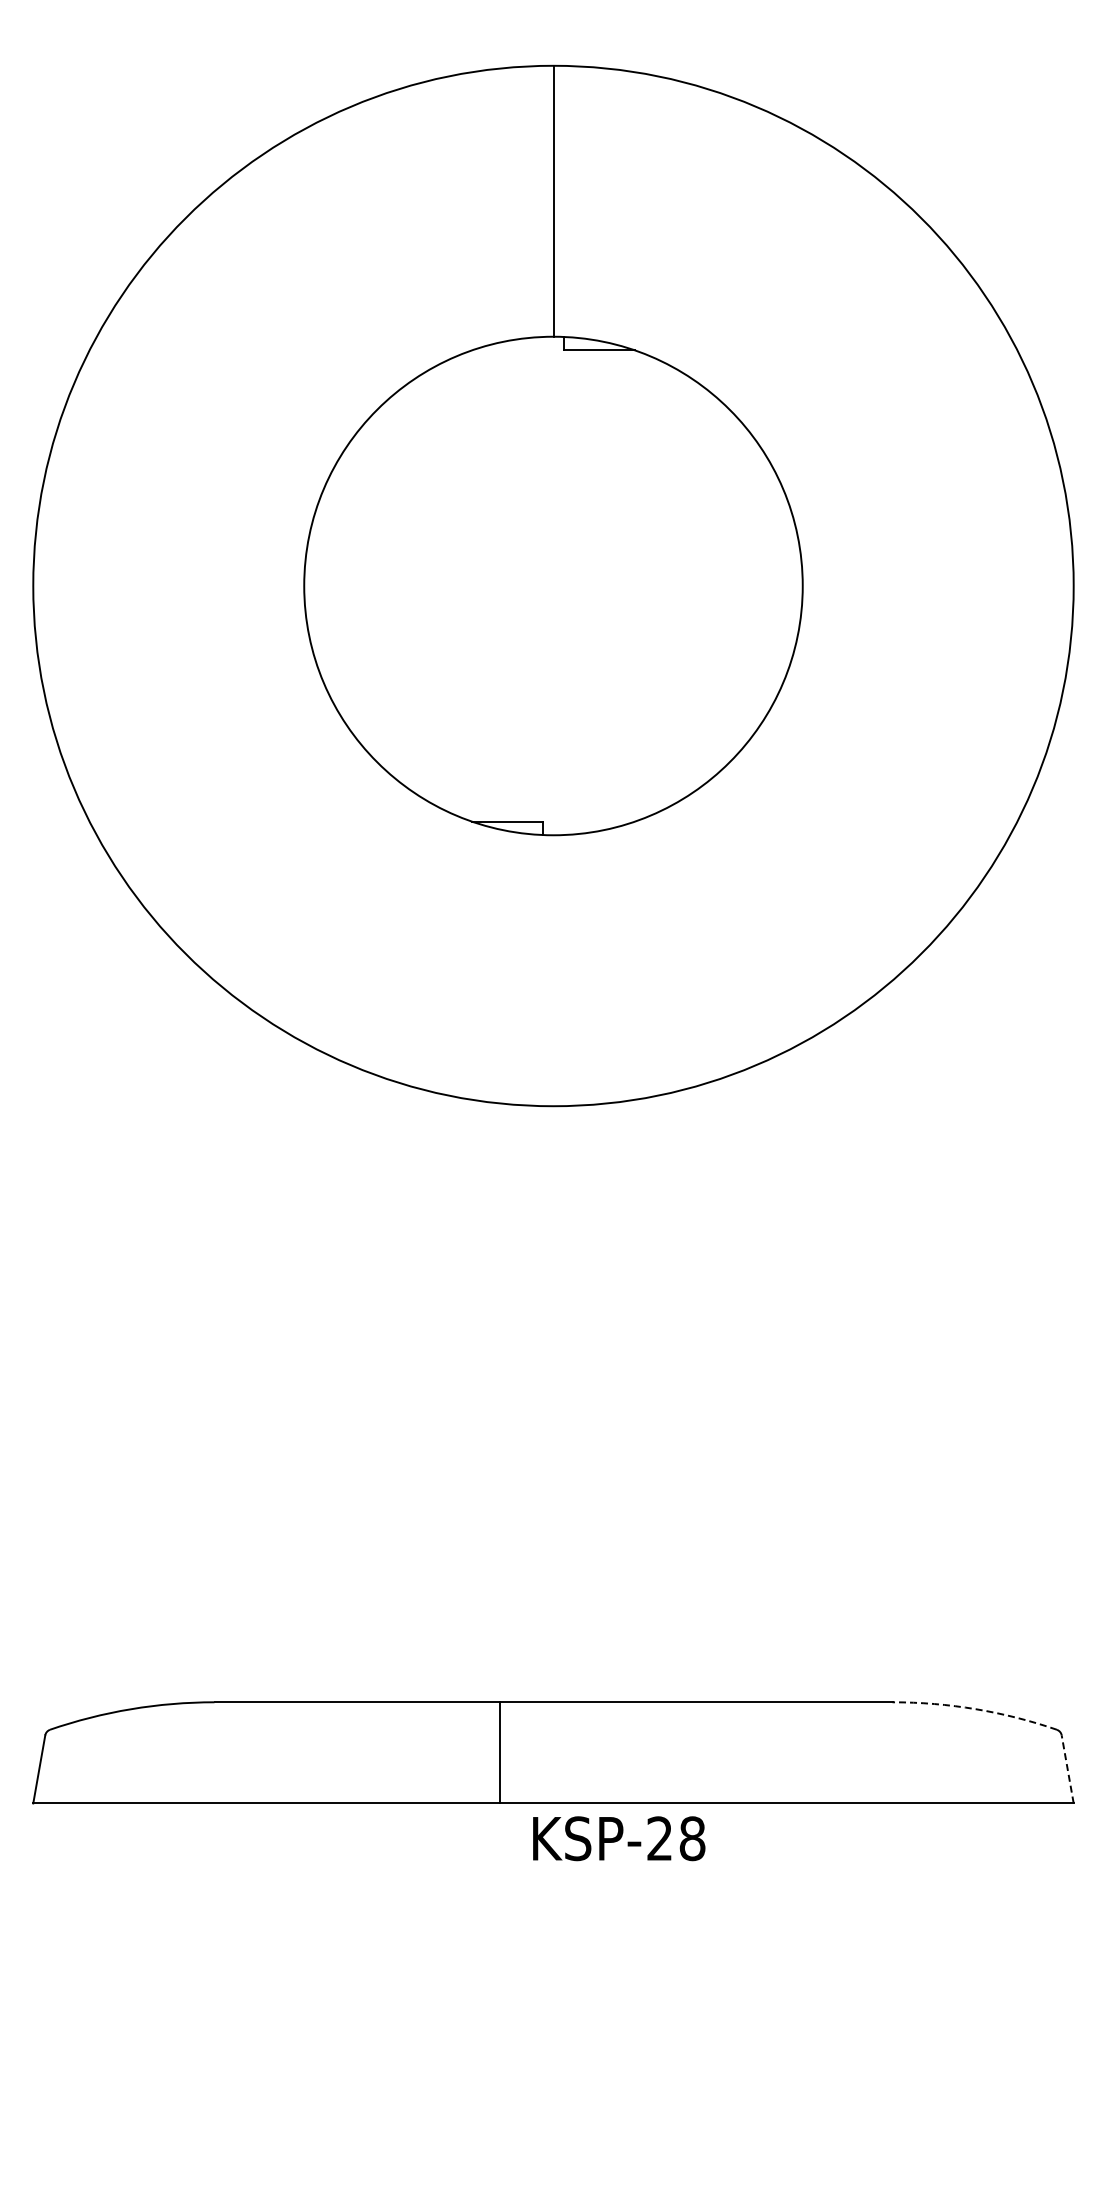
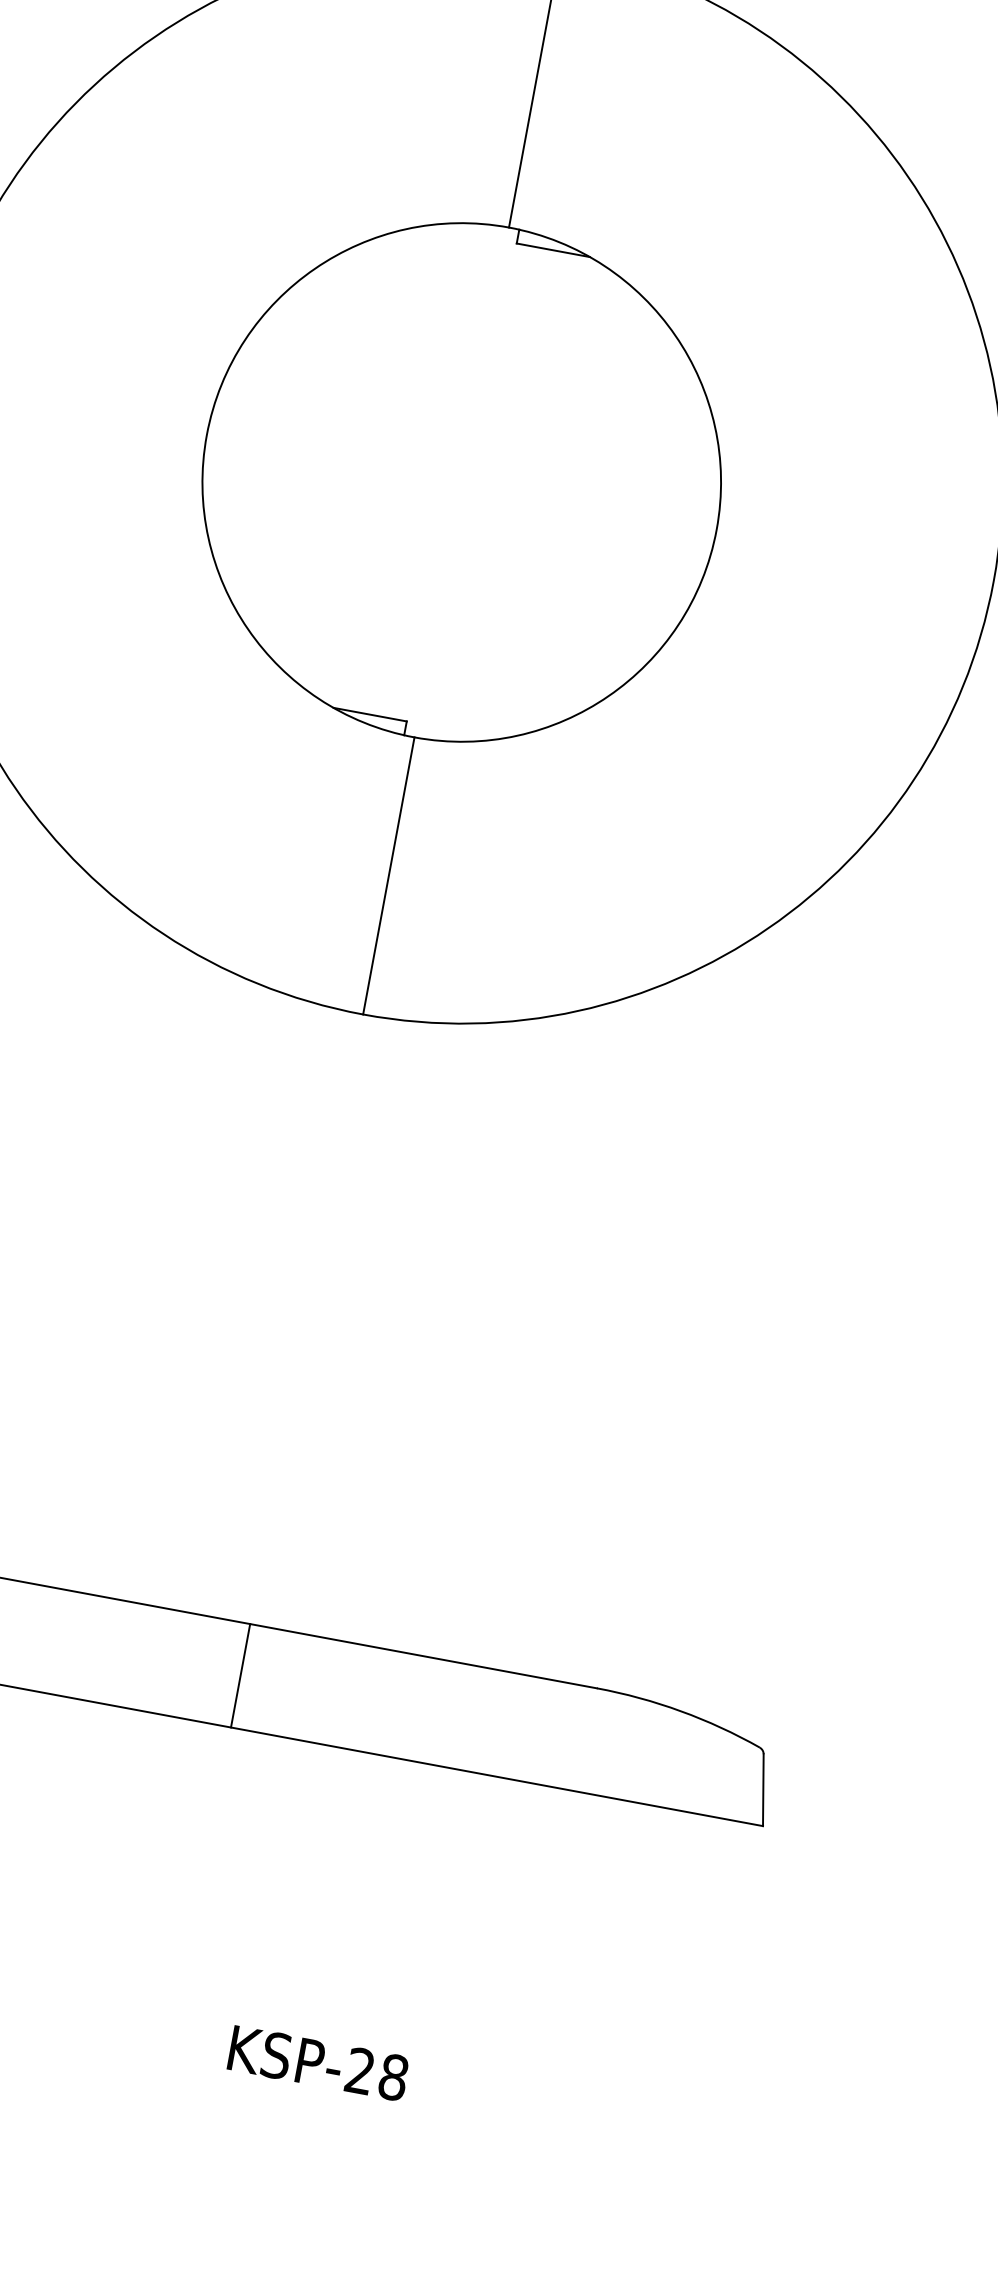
line: (553, 970) -> (388, 875), added
arc: (975, 1709) -> (680, 1711), dashed -> solid
line: (499, 1752) -> (240, 1675), moved
line: (1067, 1769) -> (763, 1790), dashed -> solid
text: (619, 1838) -> (318, 2063), moved

